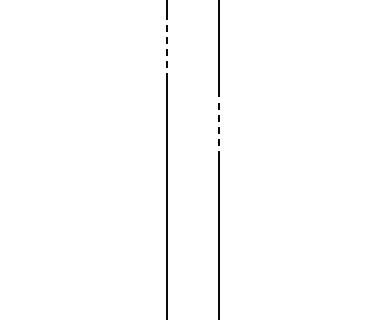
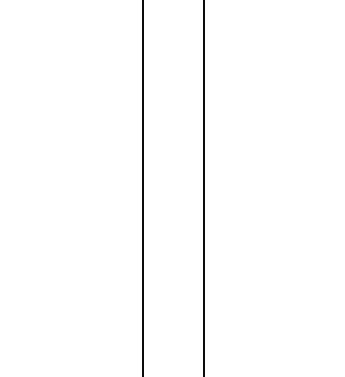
line: (166, 45) -> (142, 45), dashed -> solid
line: (219, 125) -> (204, 140), dashed -> solid

